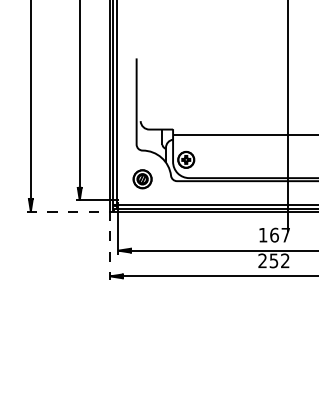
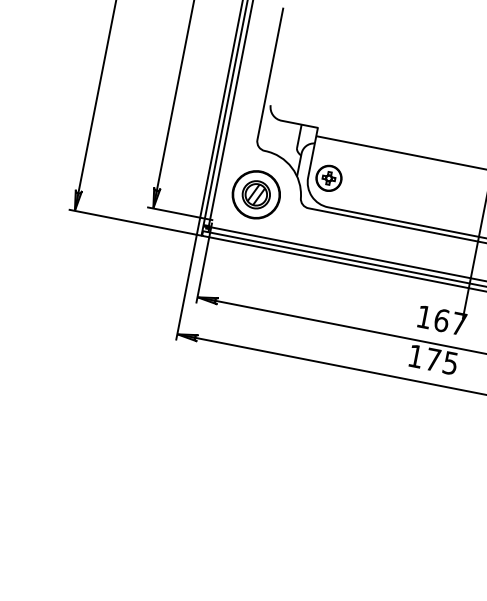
part: (142, 179) -> (255, 195), size x1.67
line: (103, 211) -> (186, 232), dashed -> solid
text: (273, 260) -> (432, 359), 252 -> 175

